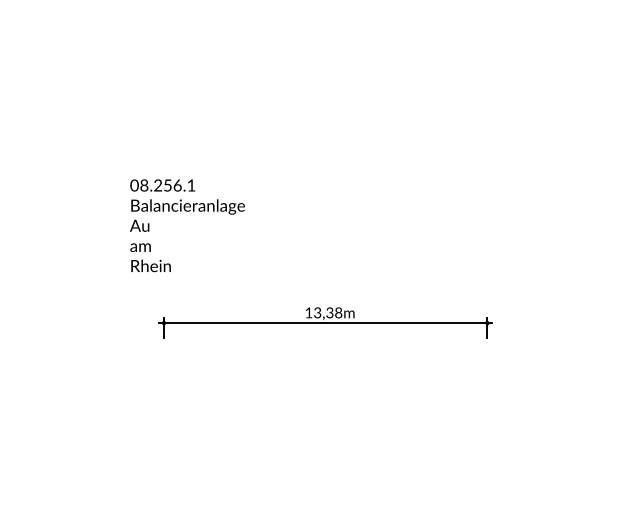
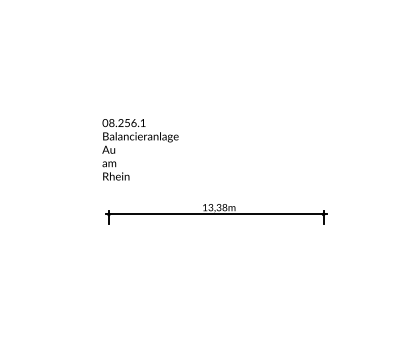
text: (187, 225) -> (140, 149), moved

